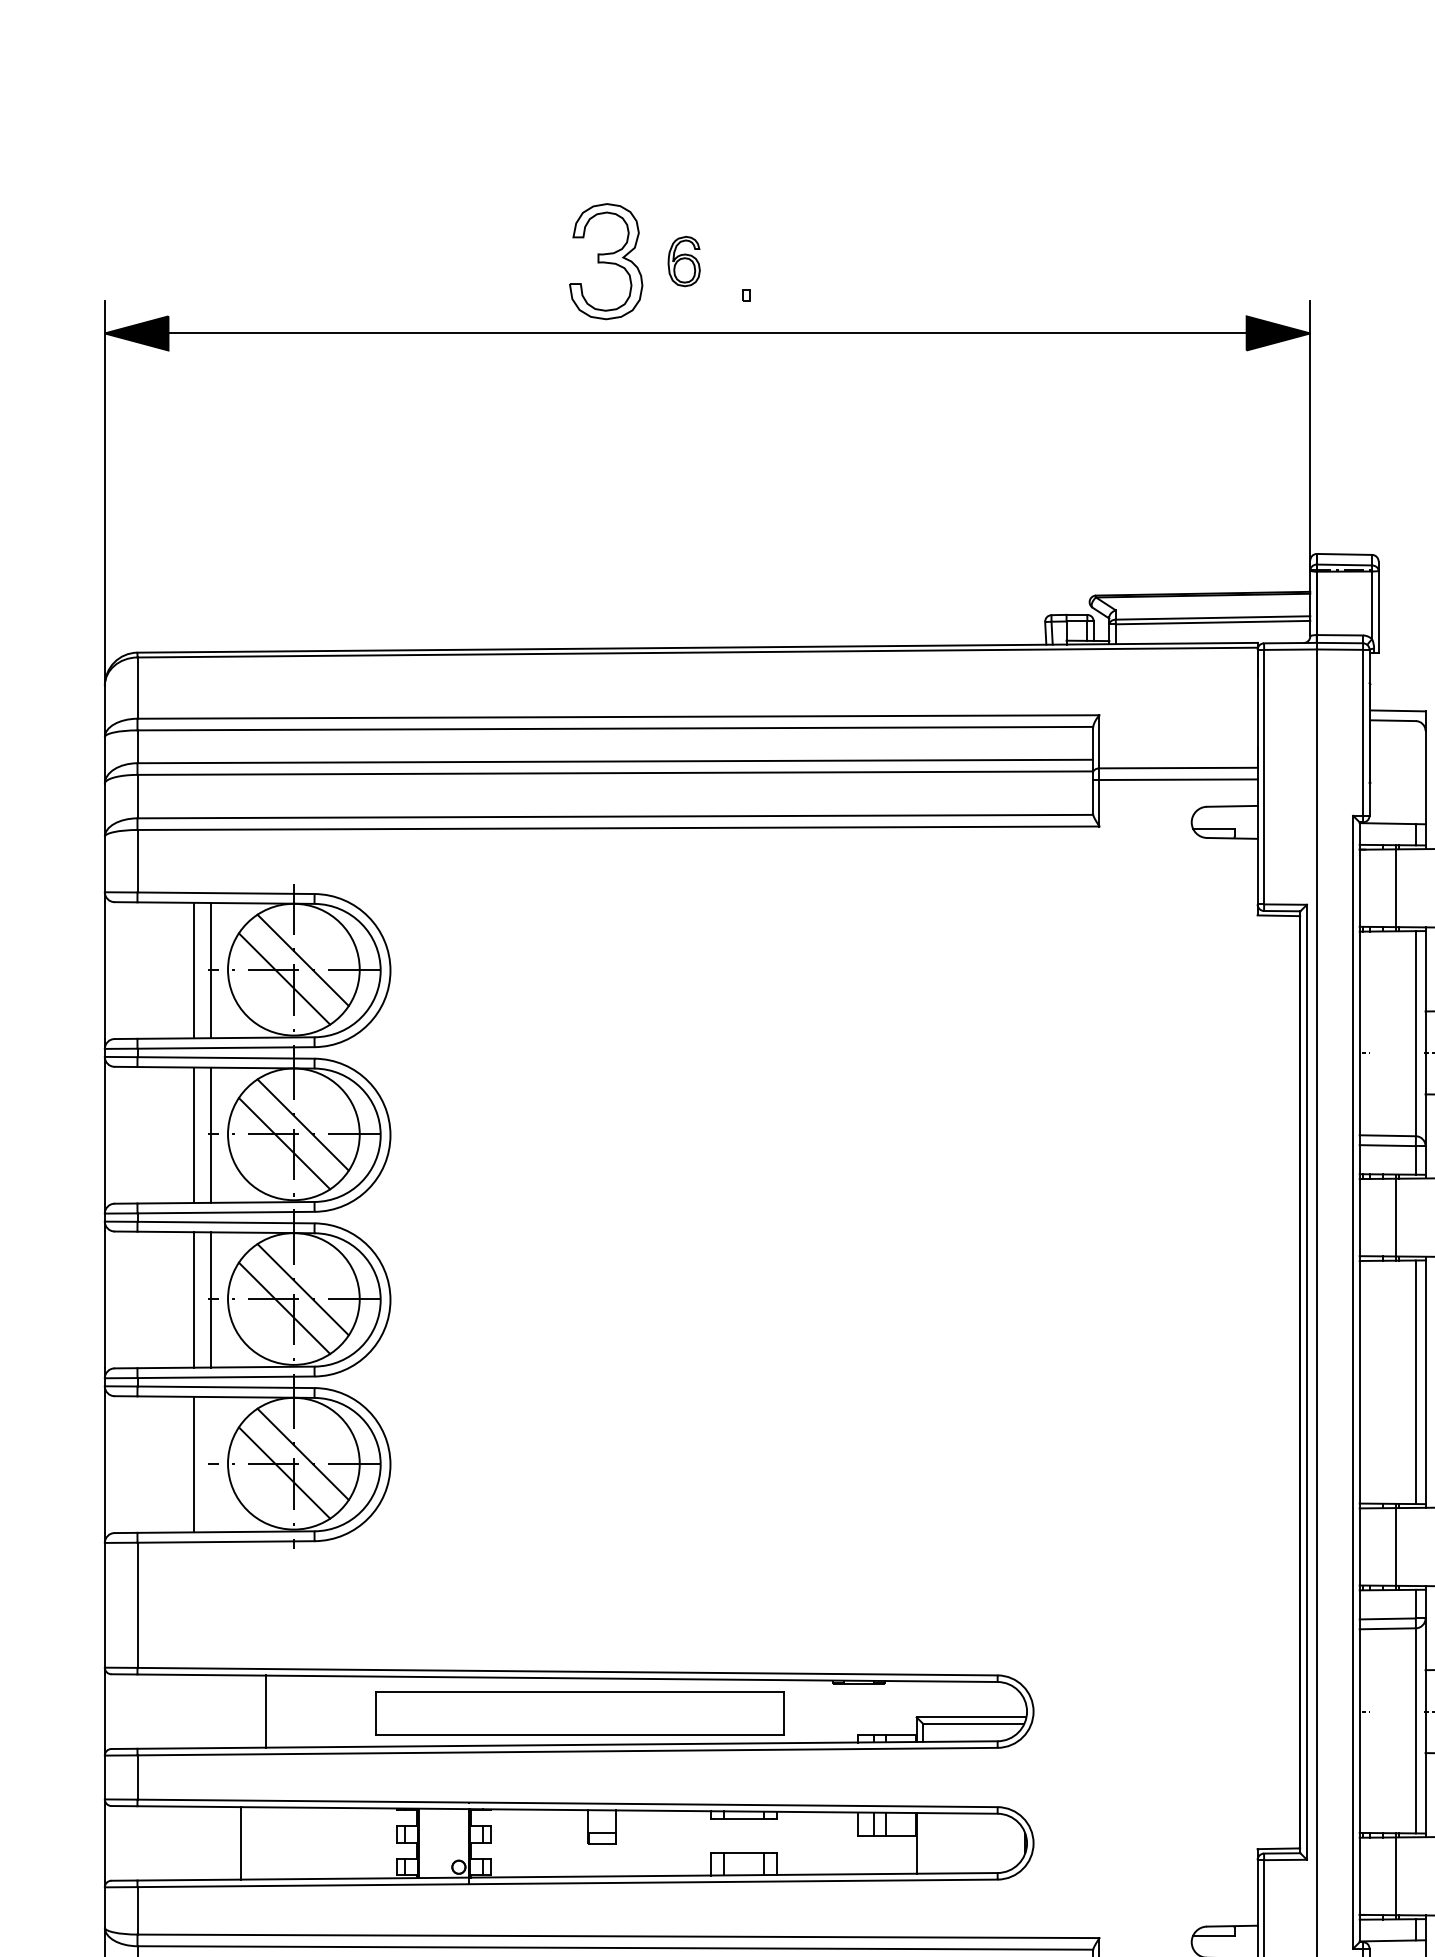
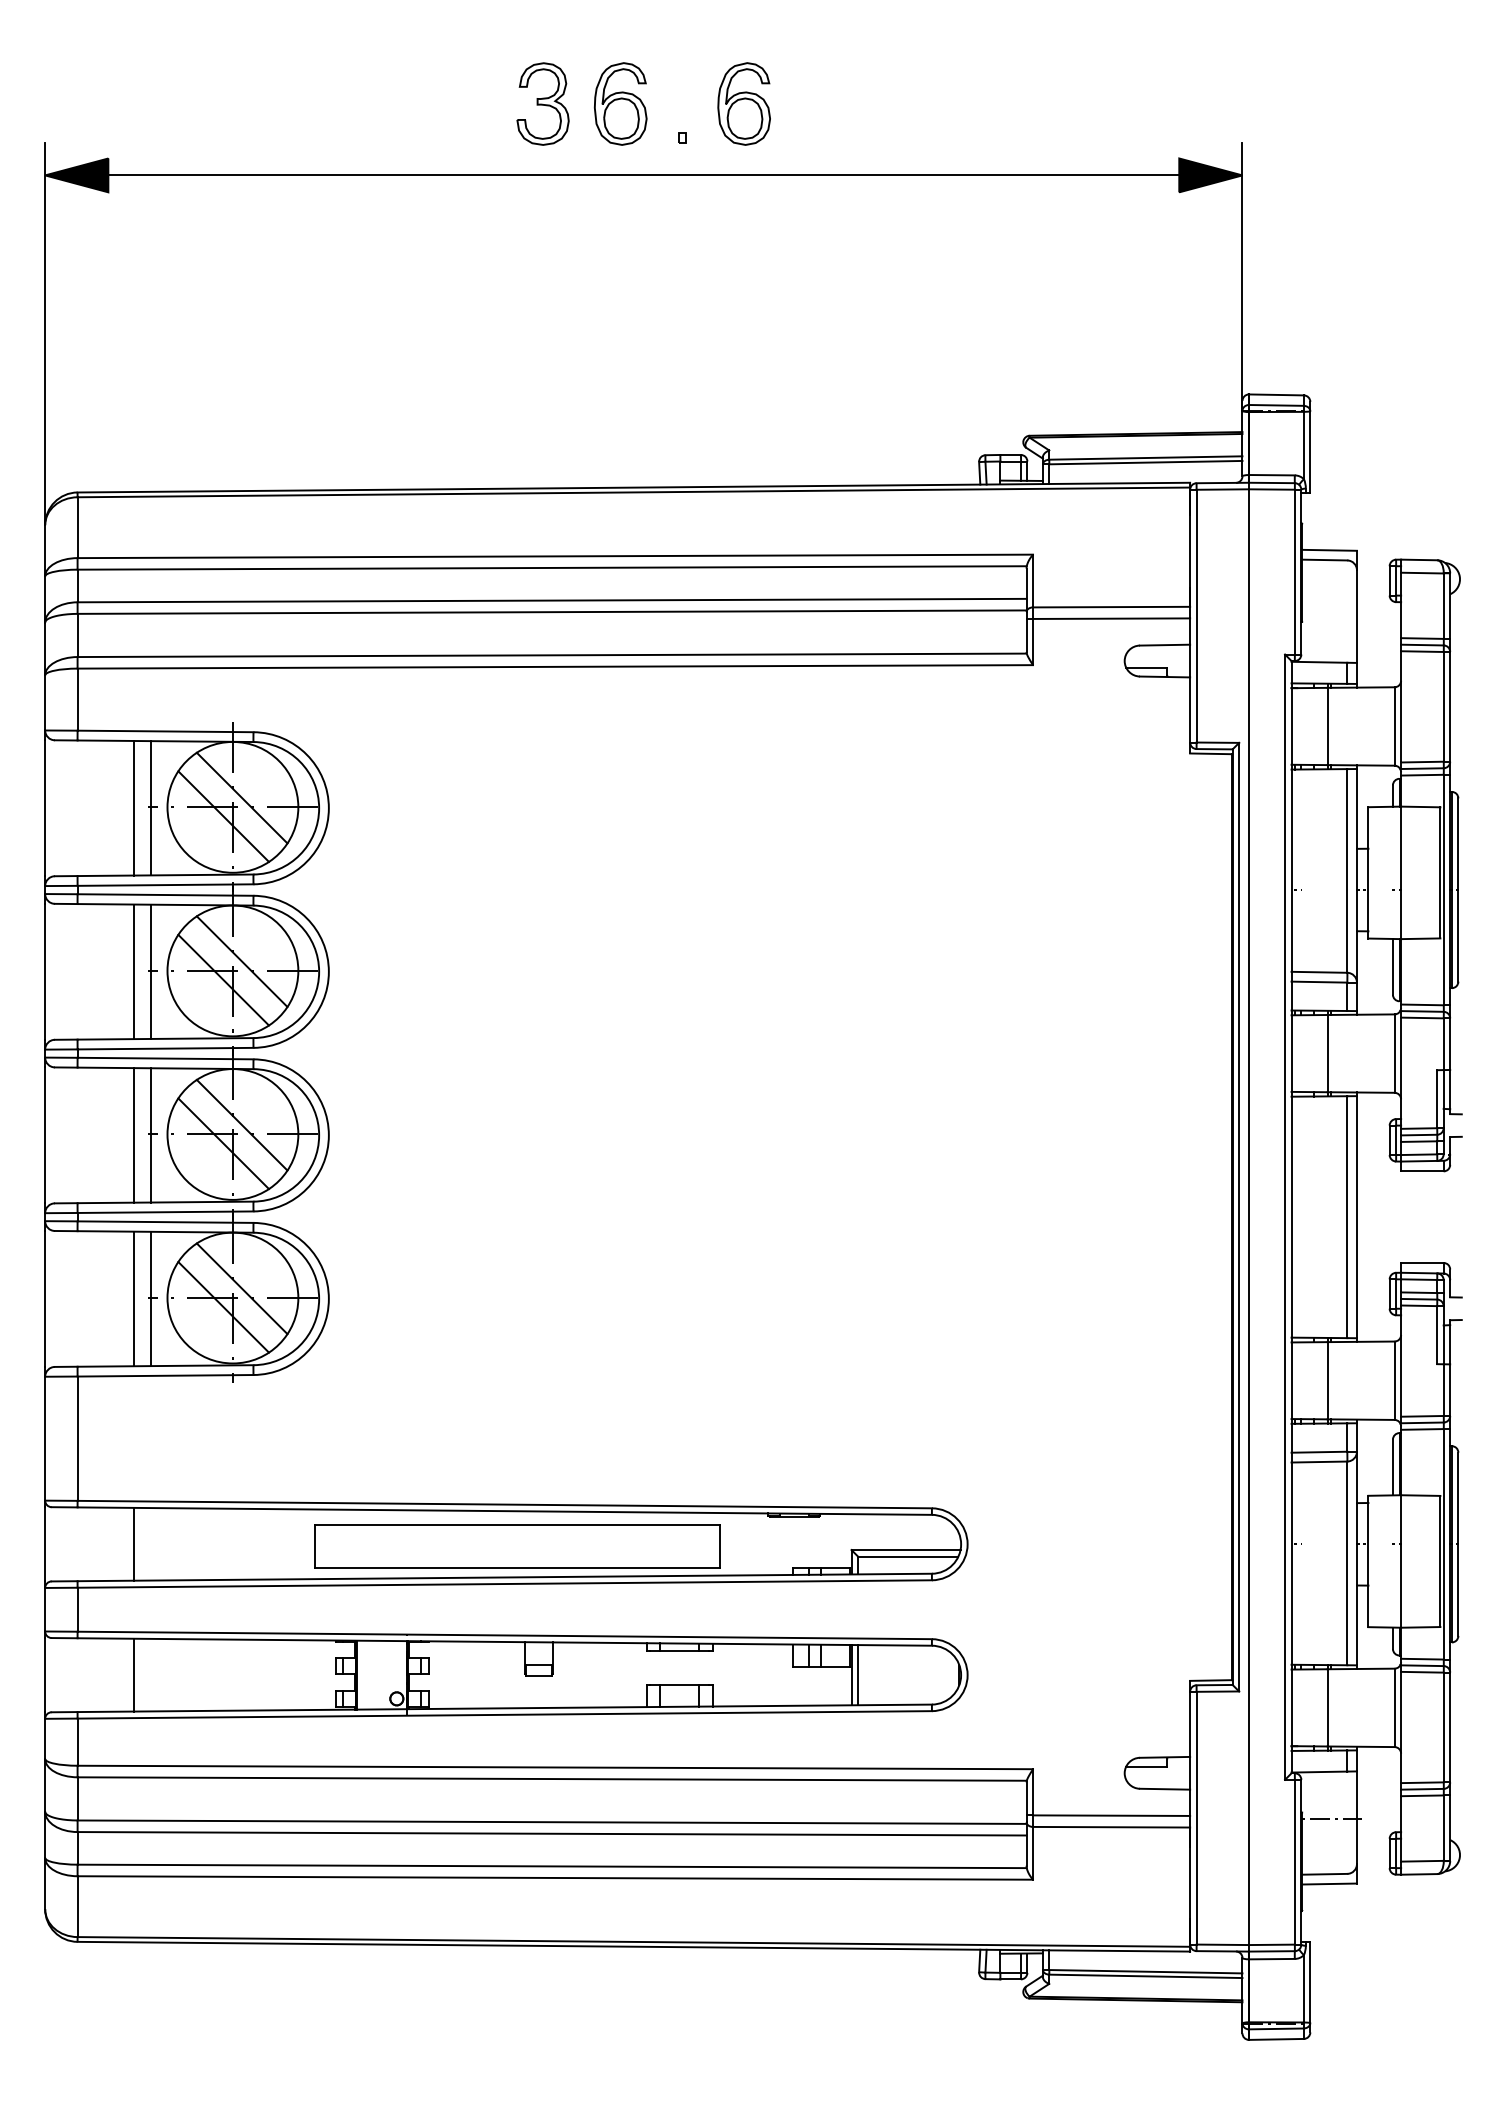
part: (605, 261) -> (542, 103), size x0.71
part: (684, 261) -> (620, 103), size x1.67
part: (807, 261) -> (743, 103), added
line: (211, 1464) -> (151, 1298), added
line: (266, 1710) -> (133, 1543), moved
line: (241, 1842) -> (133, 1674), moved
line: (923, 1843) -> (858, 1675), added

